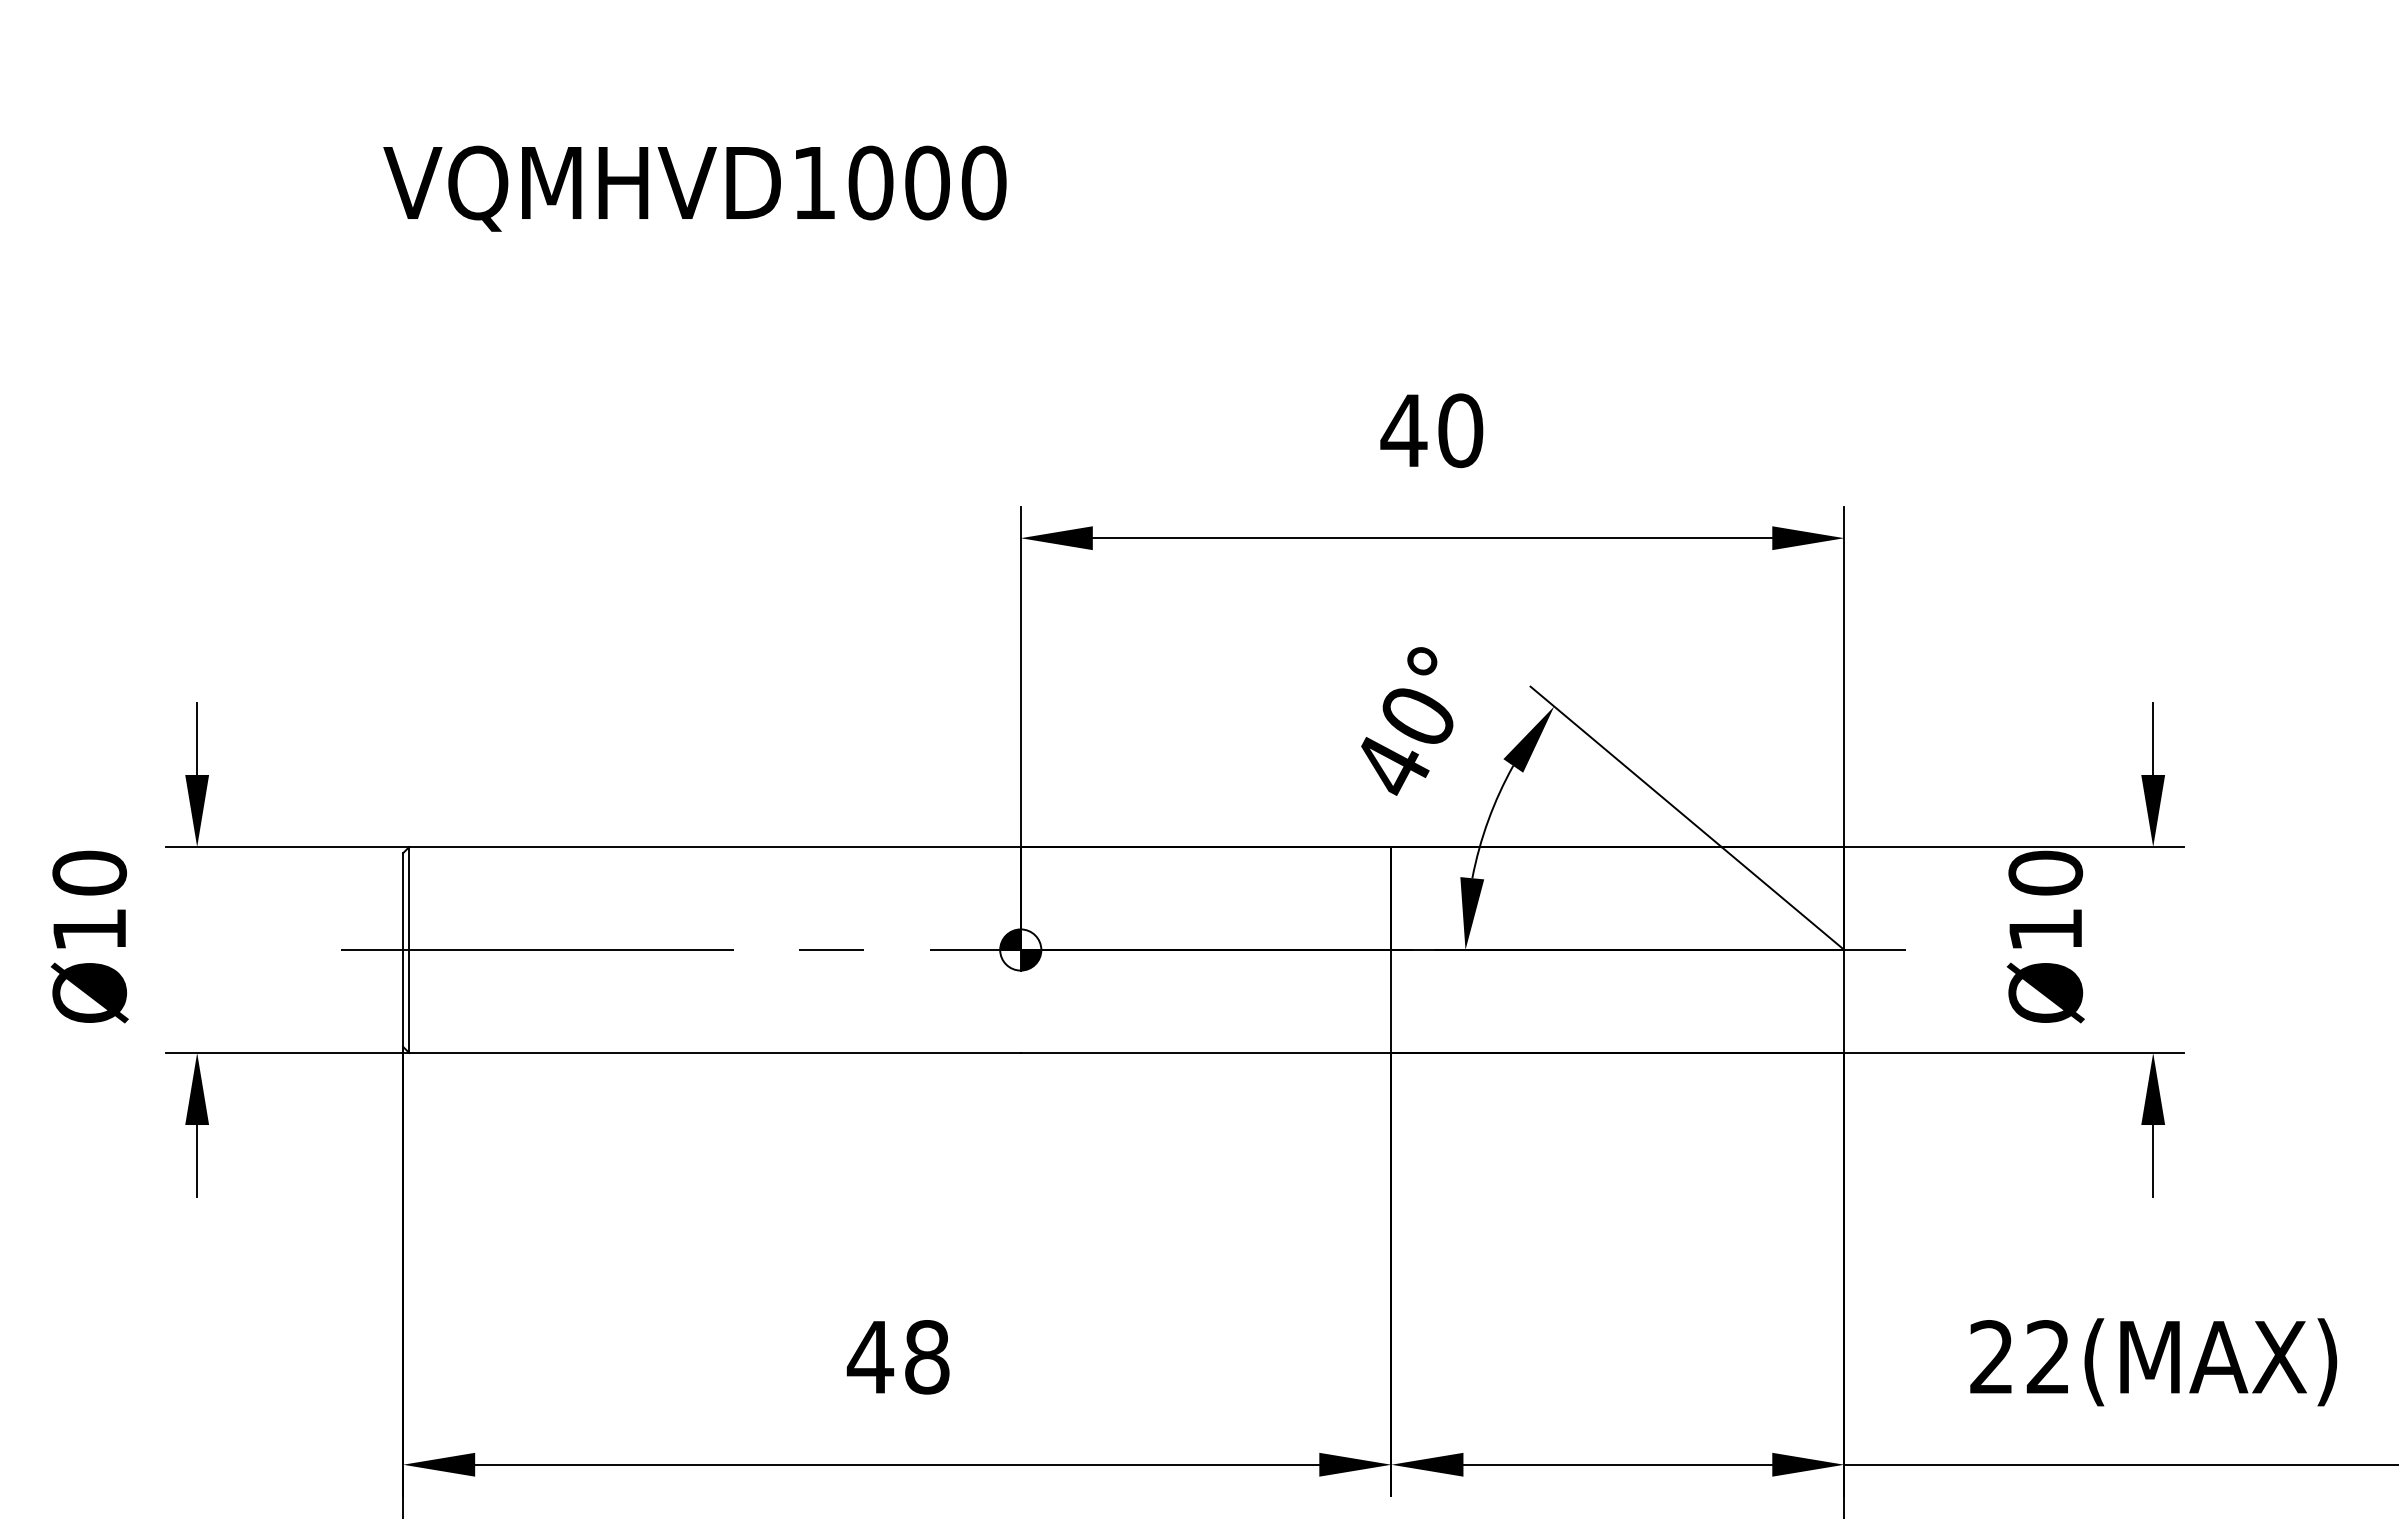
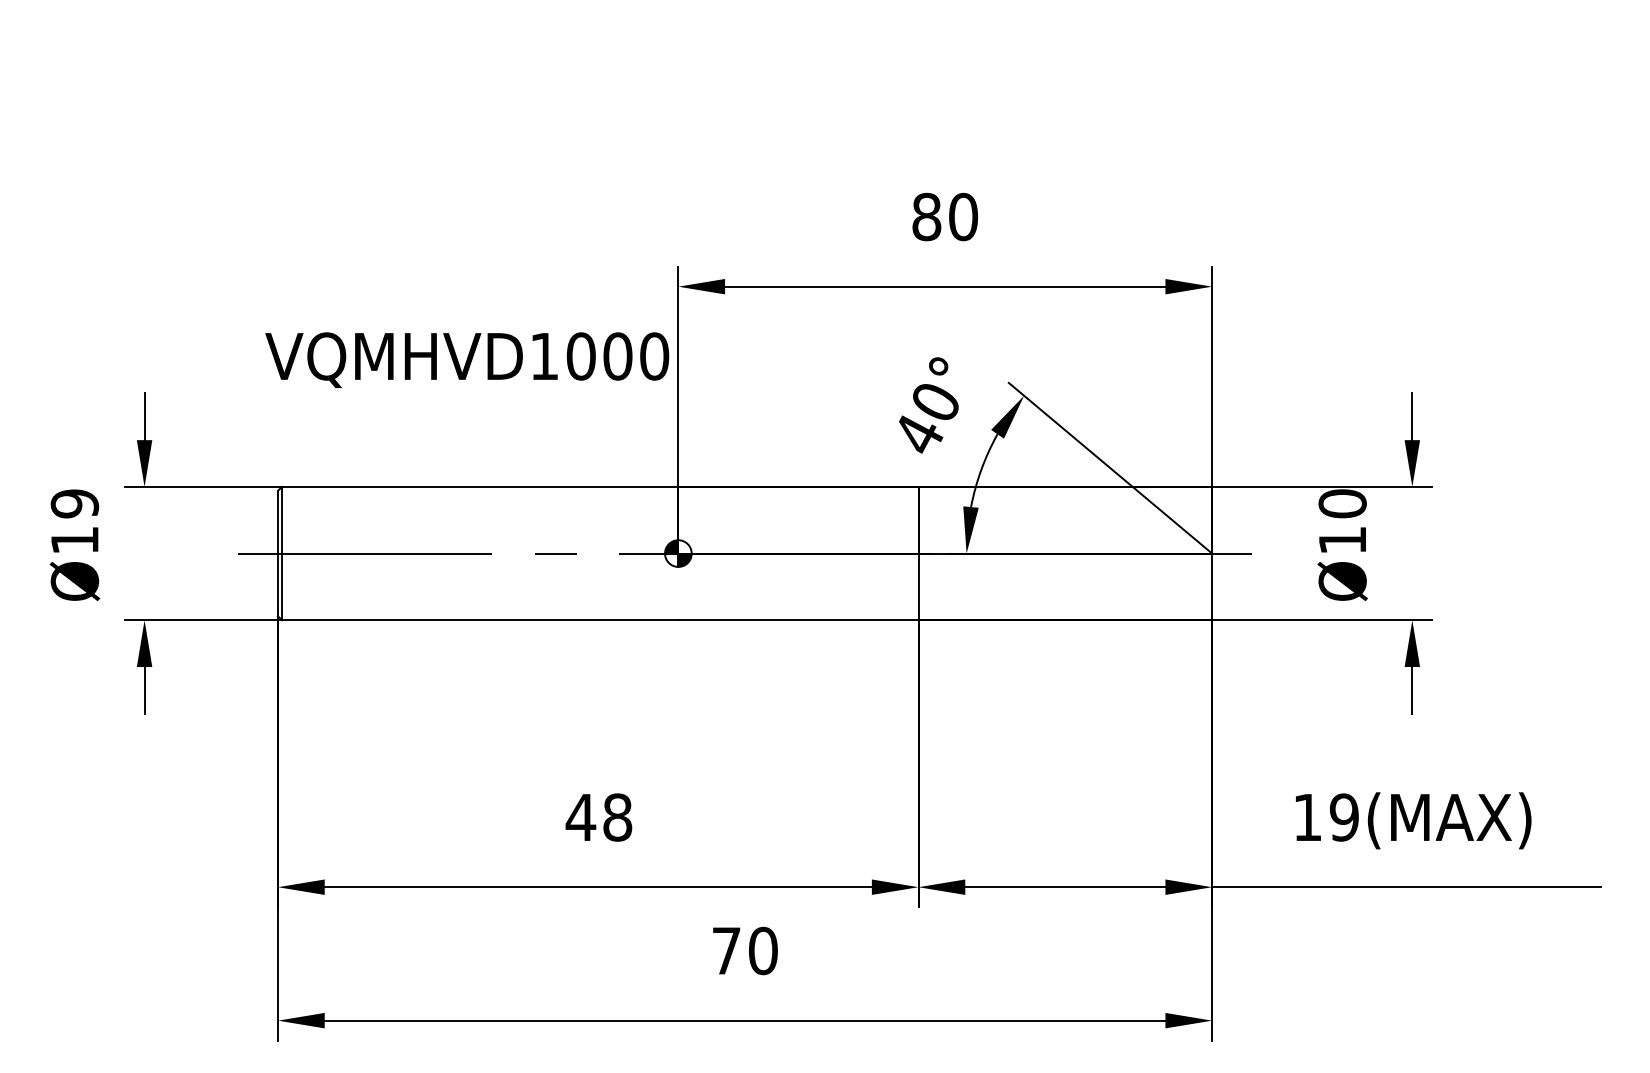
text: (695, 187) -> (467, 359), moved
text: (1403, 429) -> (926, 216), 40 -> 80
text: (89, 872) -> (74, 503), Ø10 -> Ø19
text: (2019, 1357) -> (1325, 817), 22(MAX) -> 19(MAX)

